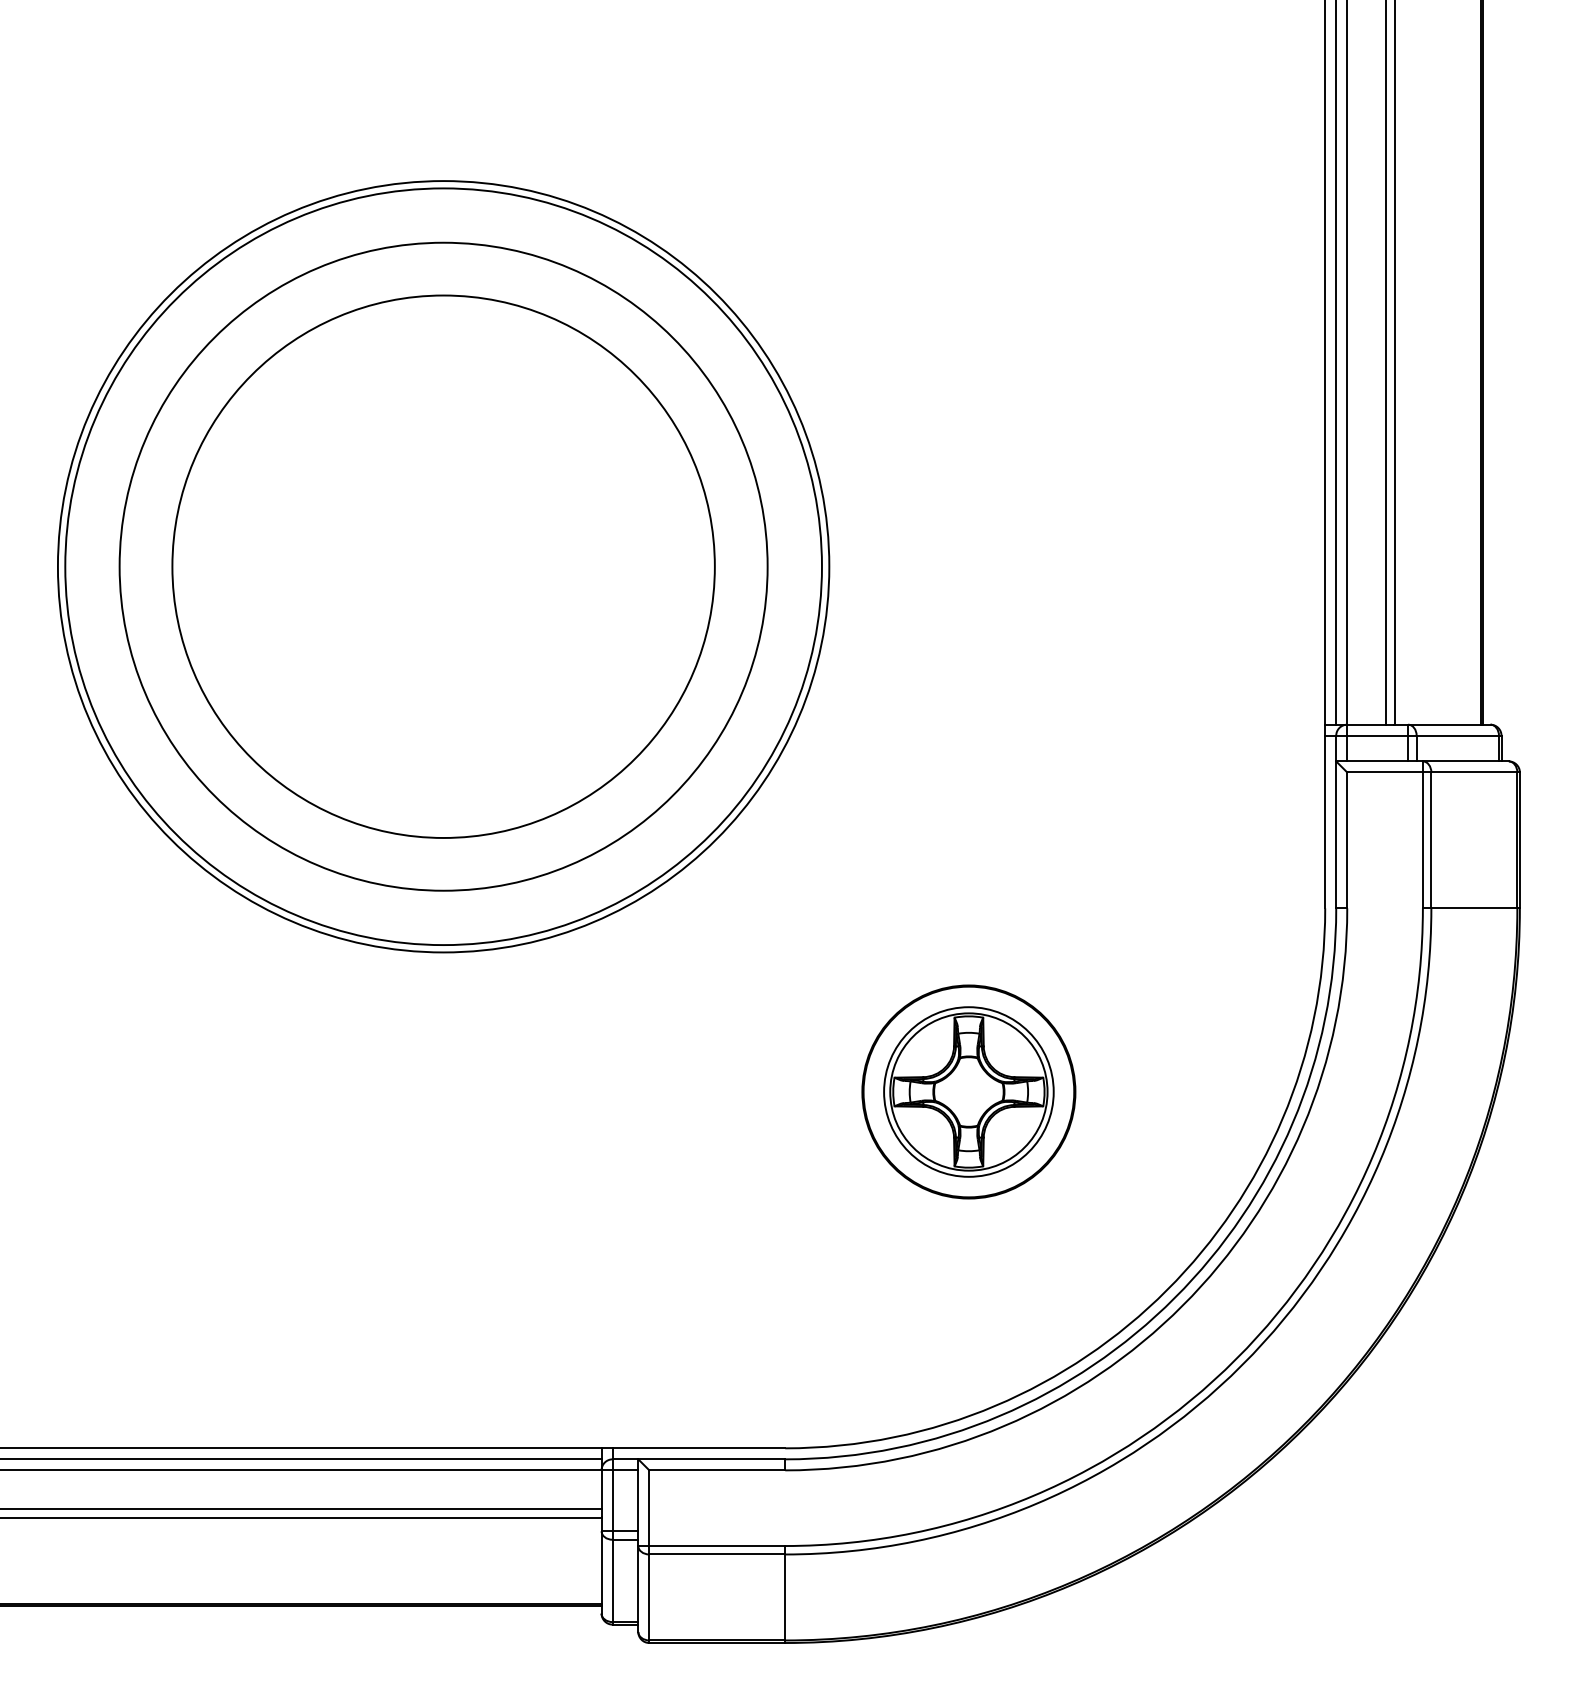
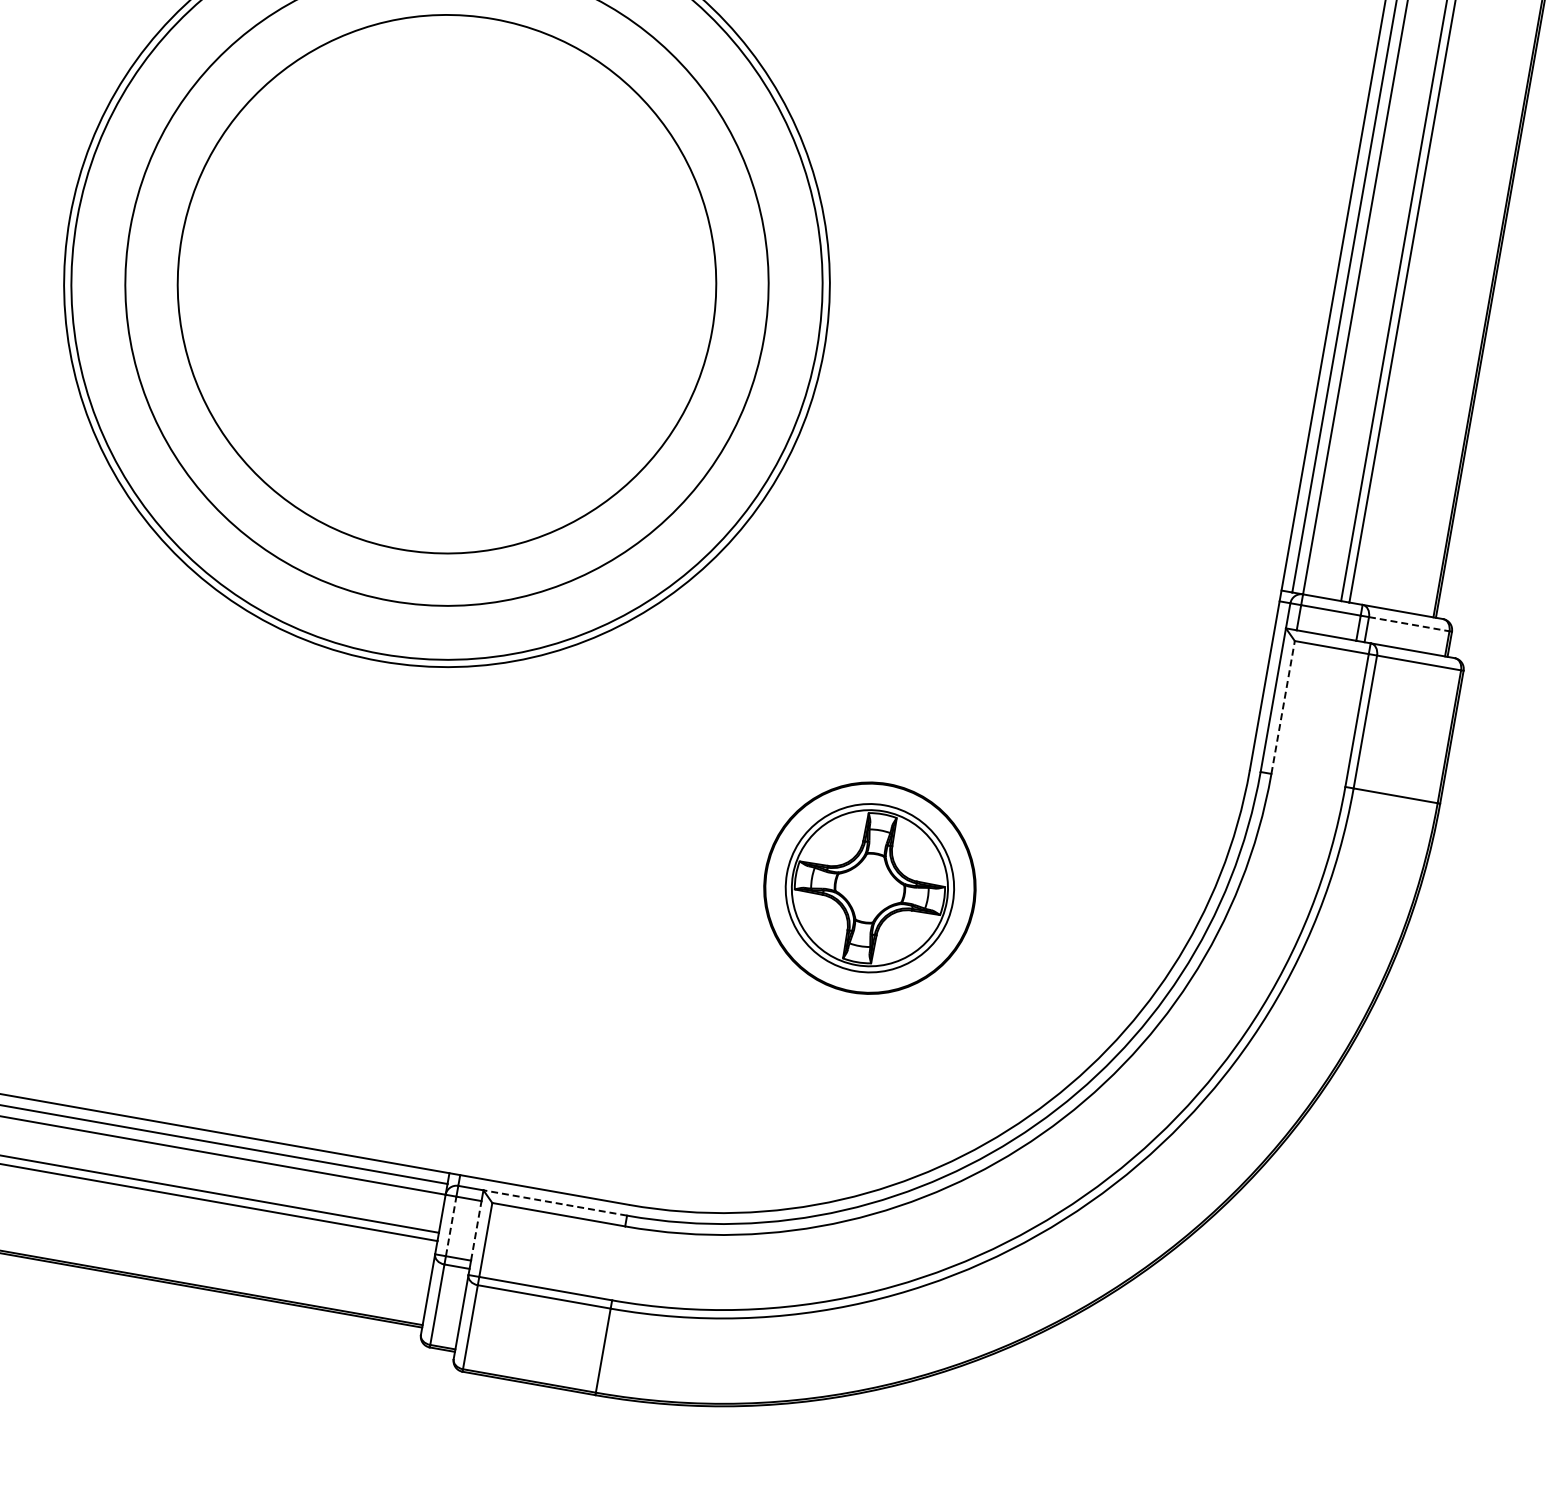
line: (1458, 735) -> (1409, 624), solid -> dashed
line: (1347, 840) -> (1283, 707), solid -> dashed
line: (711, 1459) -> (554, 1203), solid -> dashed
line: (612, 1500) -> (451, 1226), solid -> dashed
line: (638, 1500) -> (476, 1230), solid -> dashed

